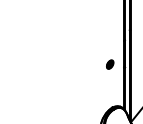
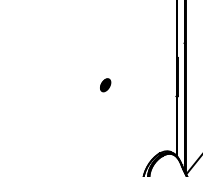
part: (110, 64) -> (105, 85), moved

